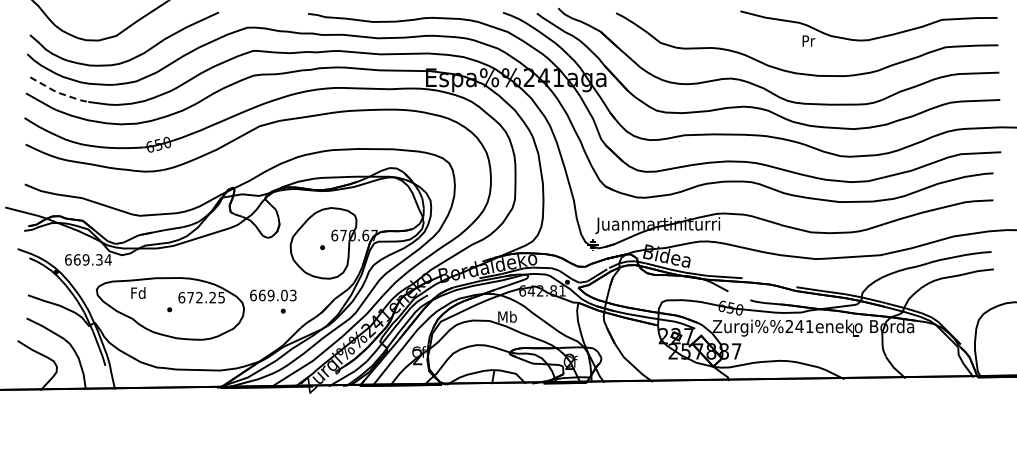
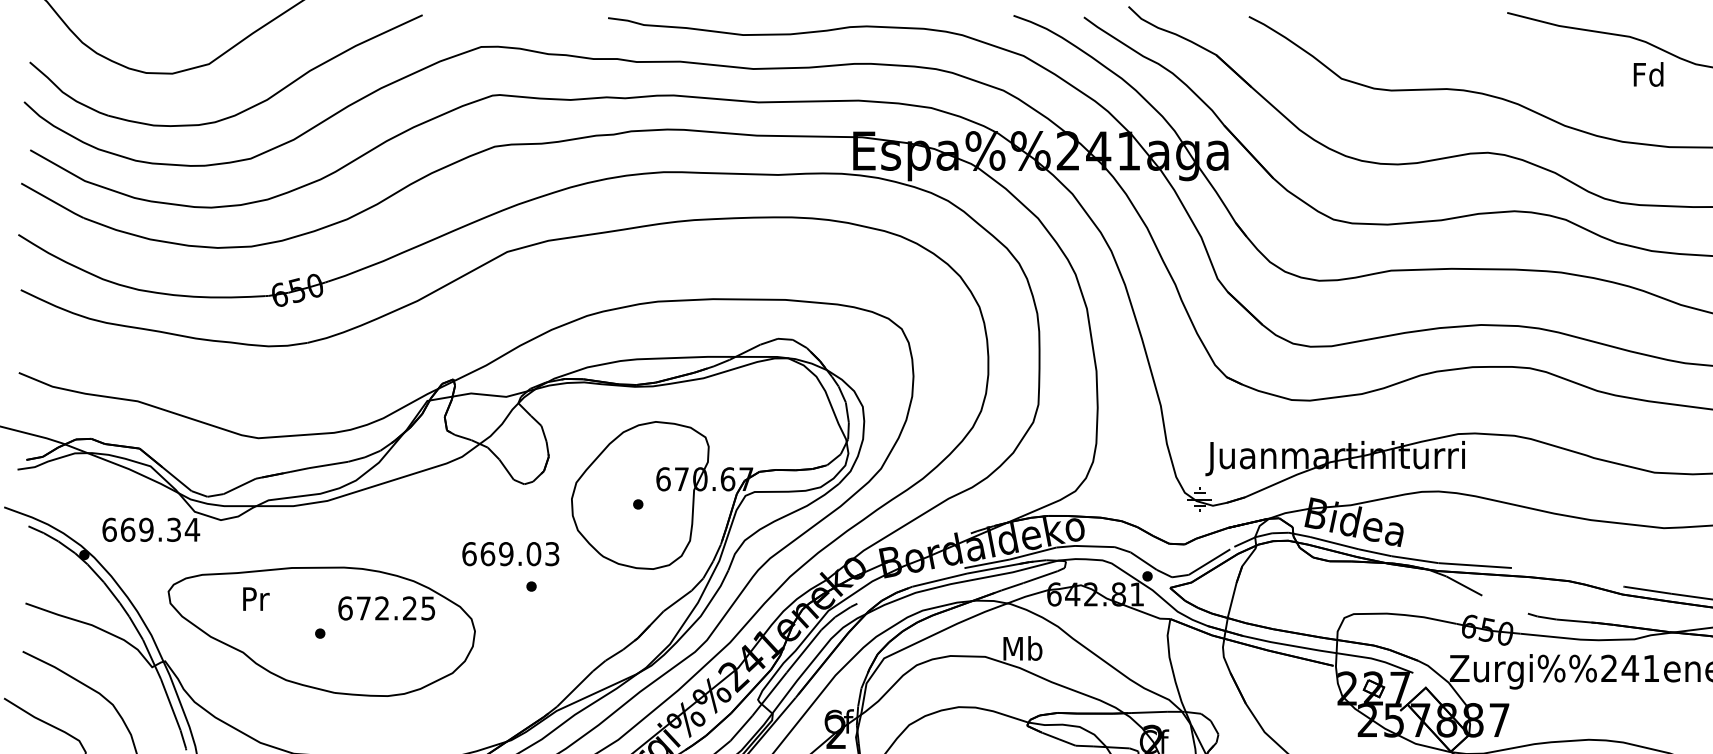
text: (808, 40) -> (1648, 73), Pr -> Fd
line: (58, 92) -> (88, 181), dashed -> solid
text: (138, 292) -> (255, 597), Fd -> Pr
text: (273, 301) -> (511, 566), moved

